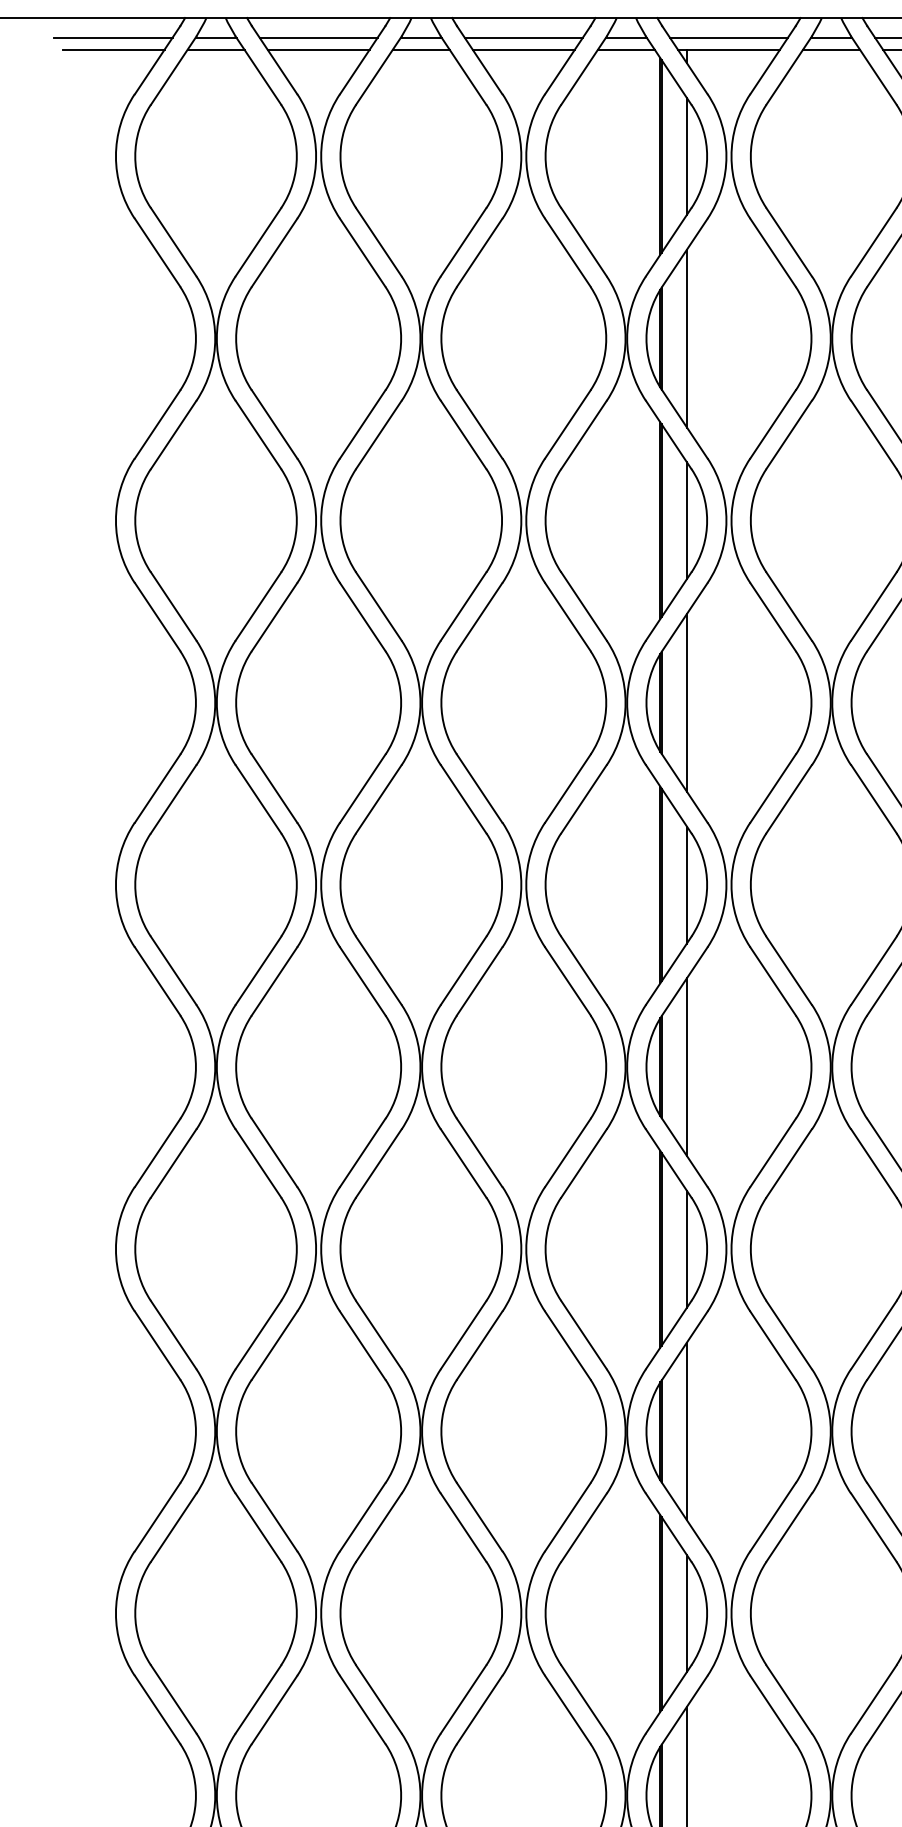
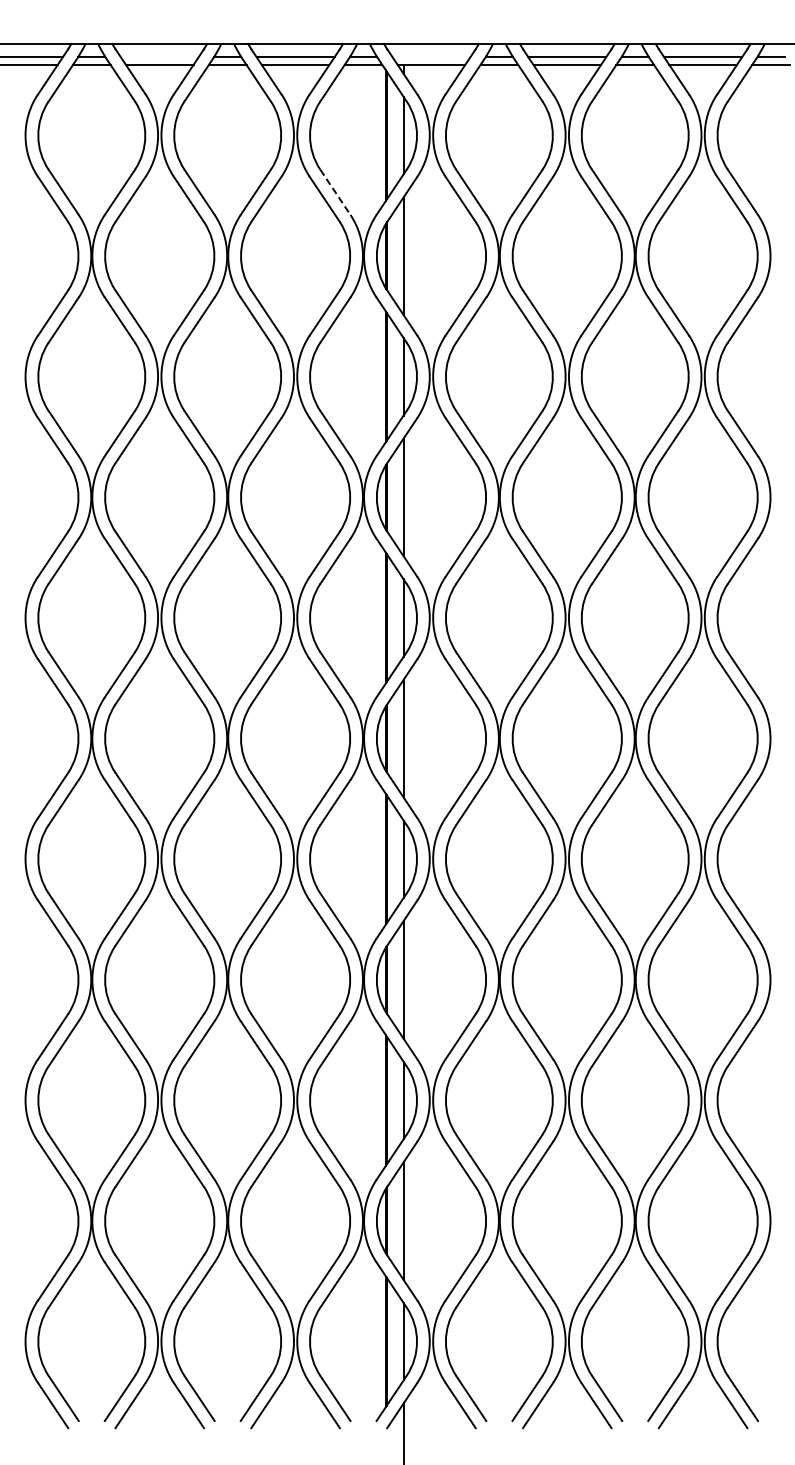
line: (318, 36) -> (159, 56), removed
line: (729, 36) -> (431, 56), removed
line: (584, 242) -> (335, 192), solid -> dashed

